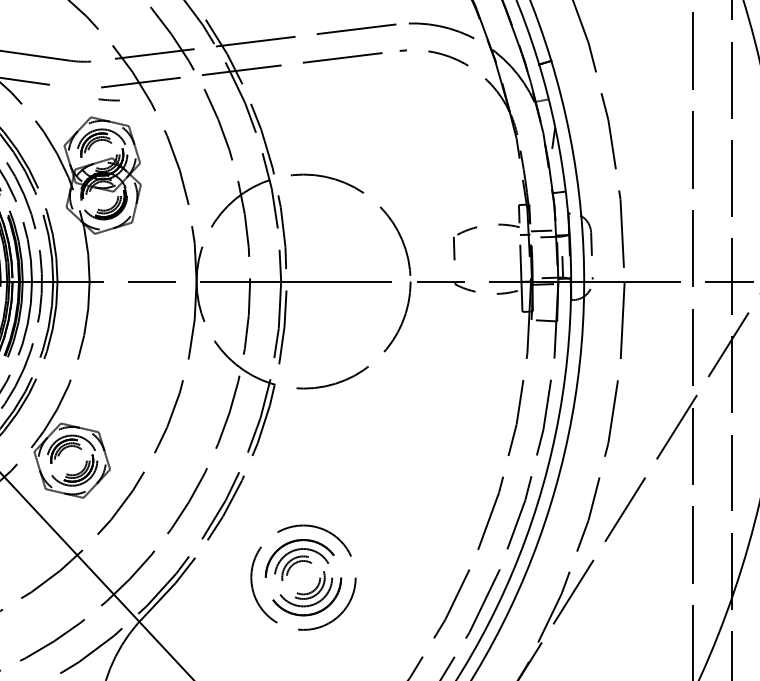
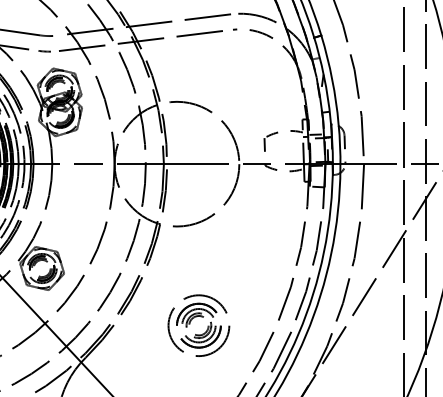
arc: (108, 100) -> (44, 51), moved
part: (295, 565) -> (194, 318), moved

